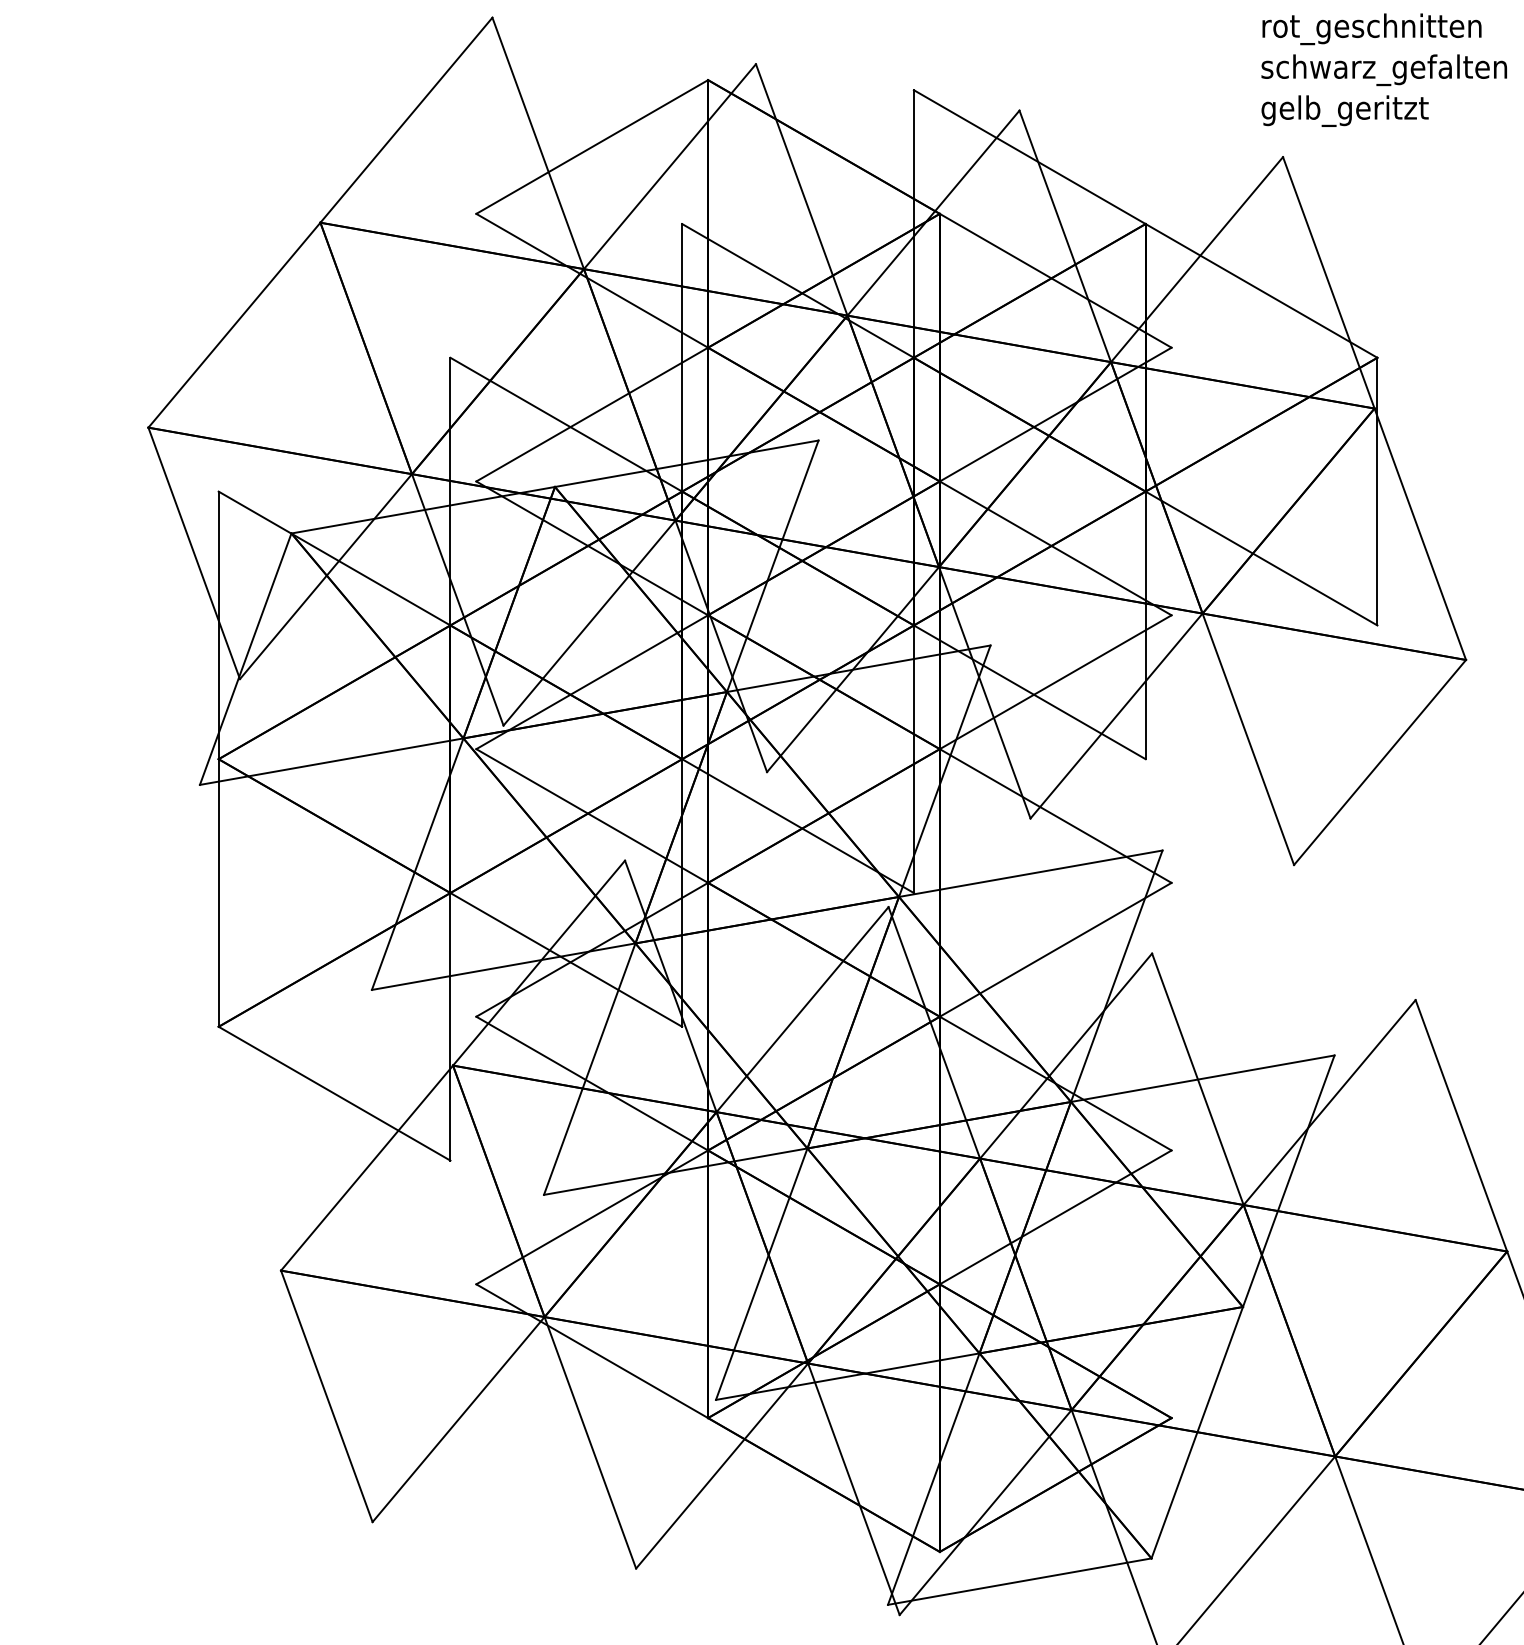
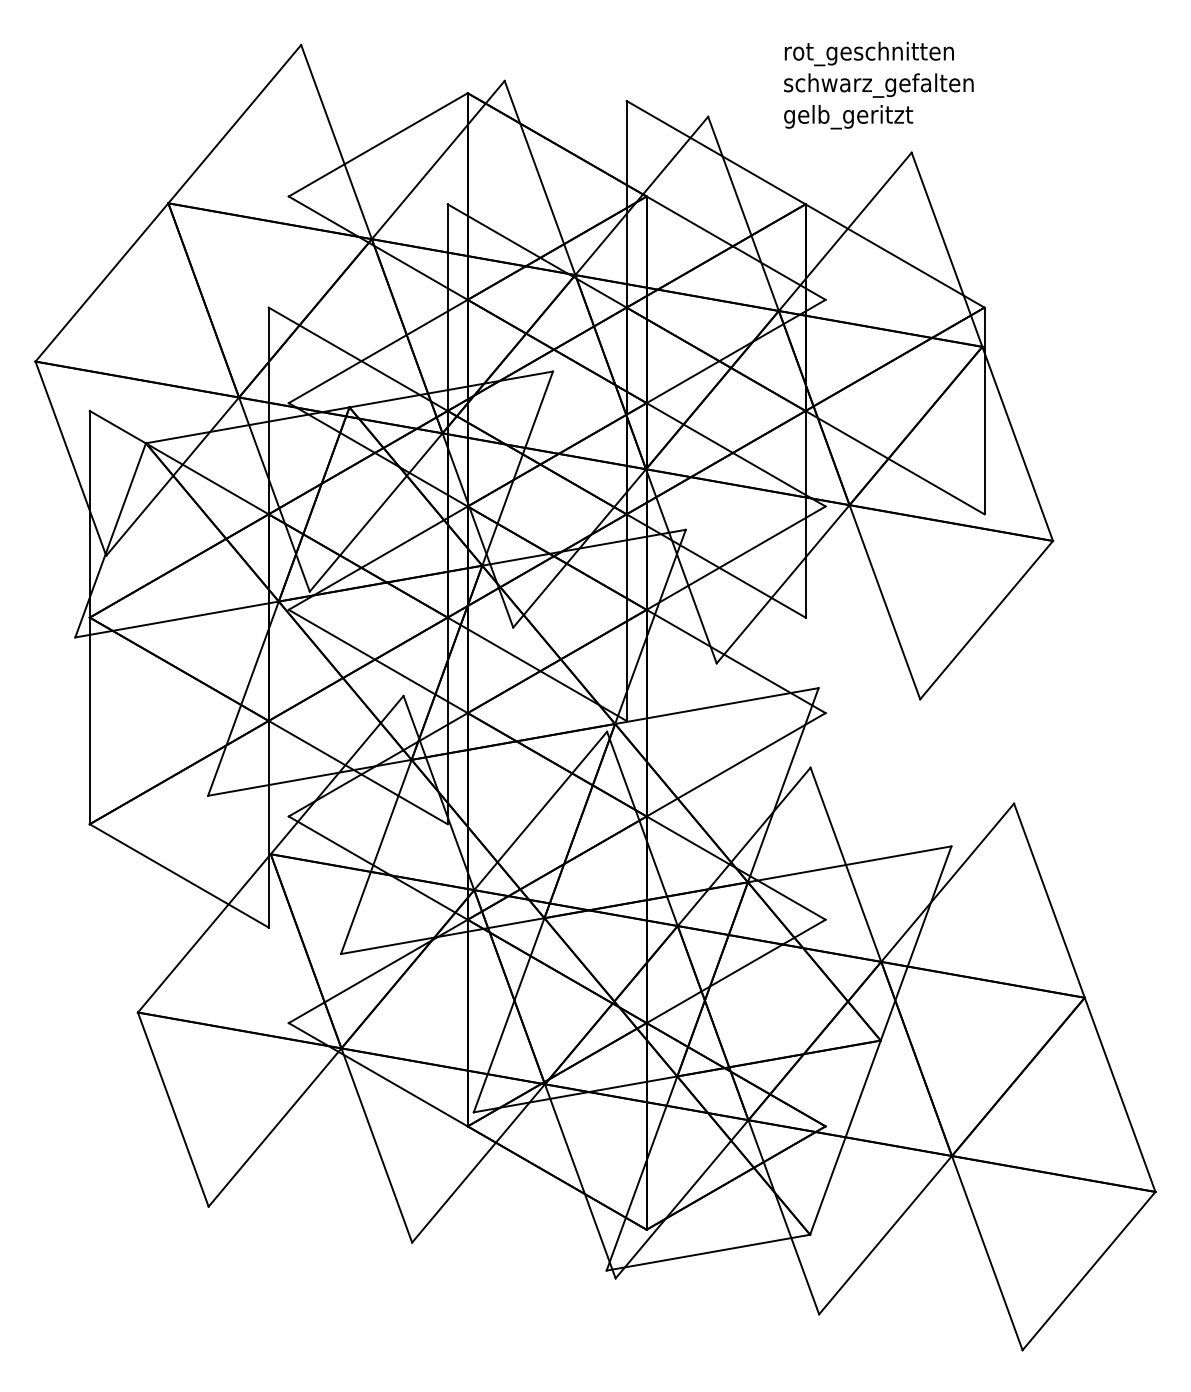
text: (1383, 70) -> (878, 85), moved

